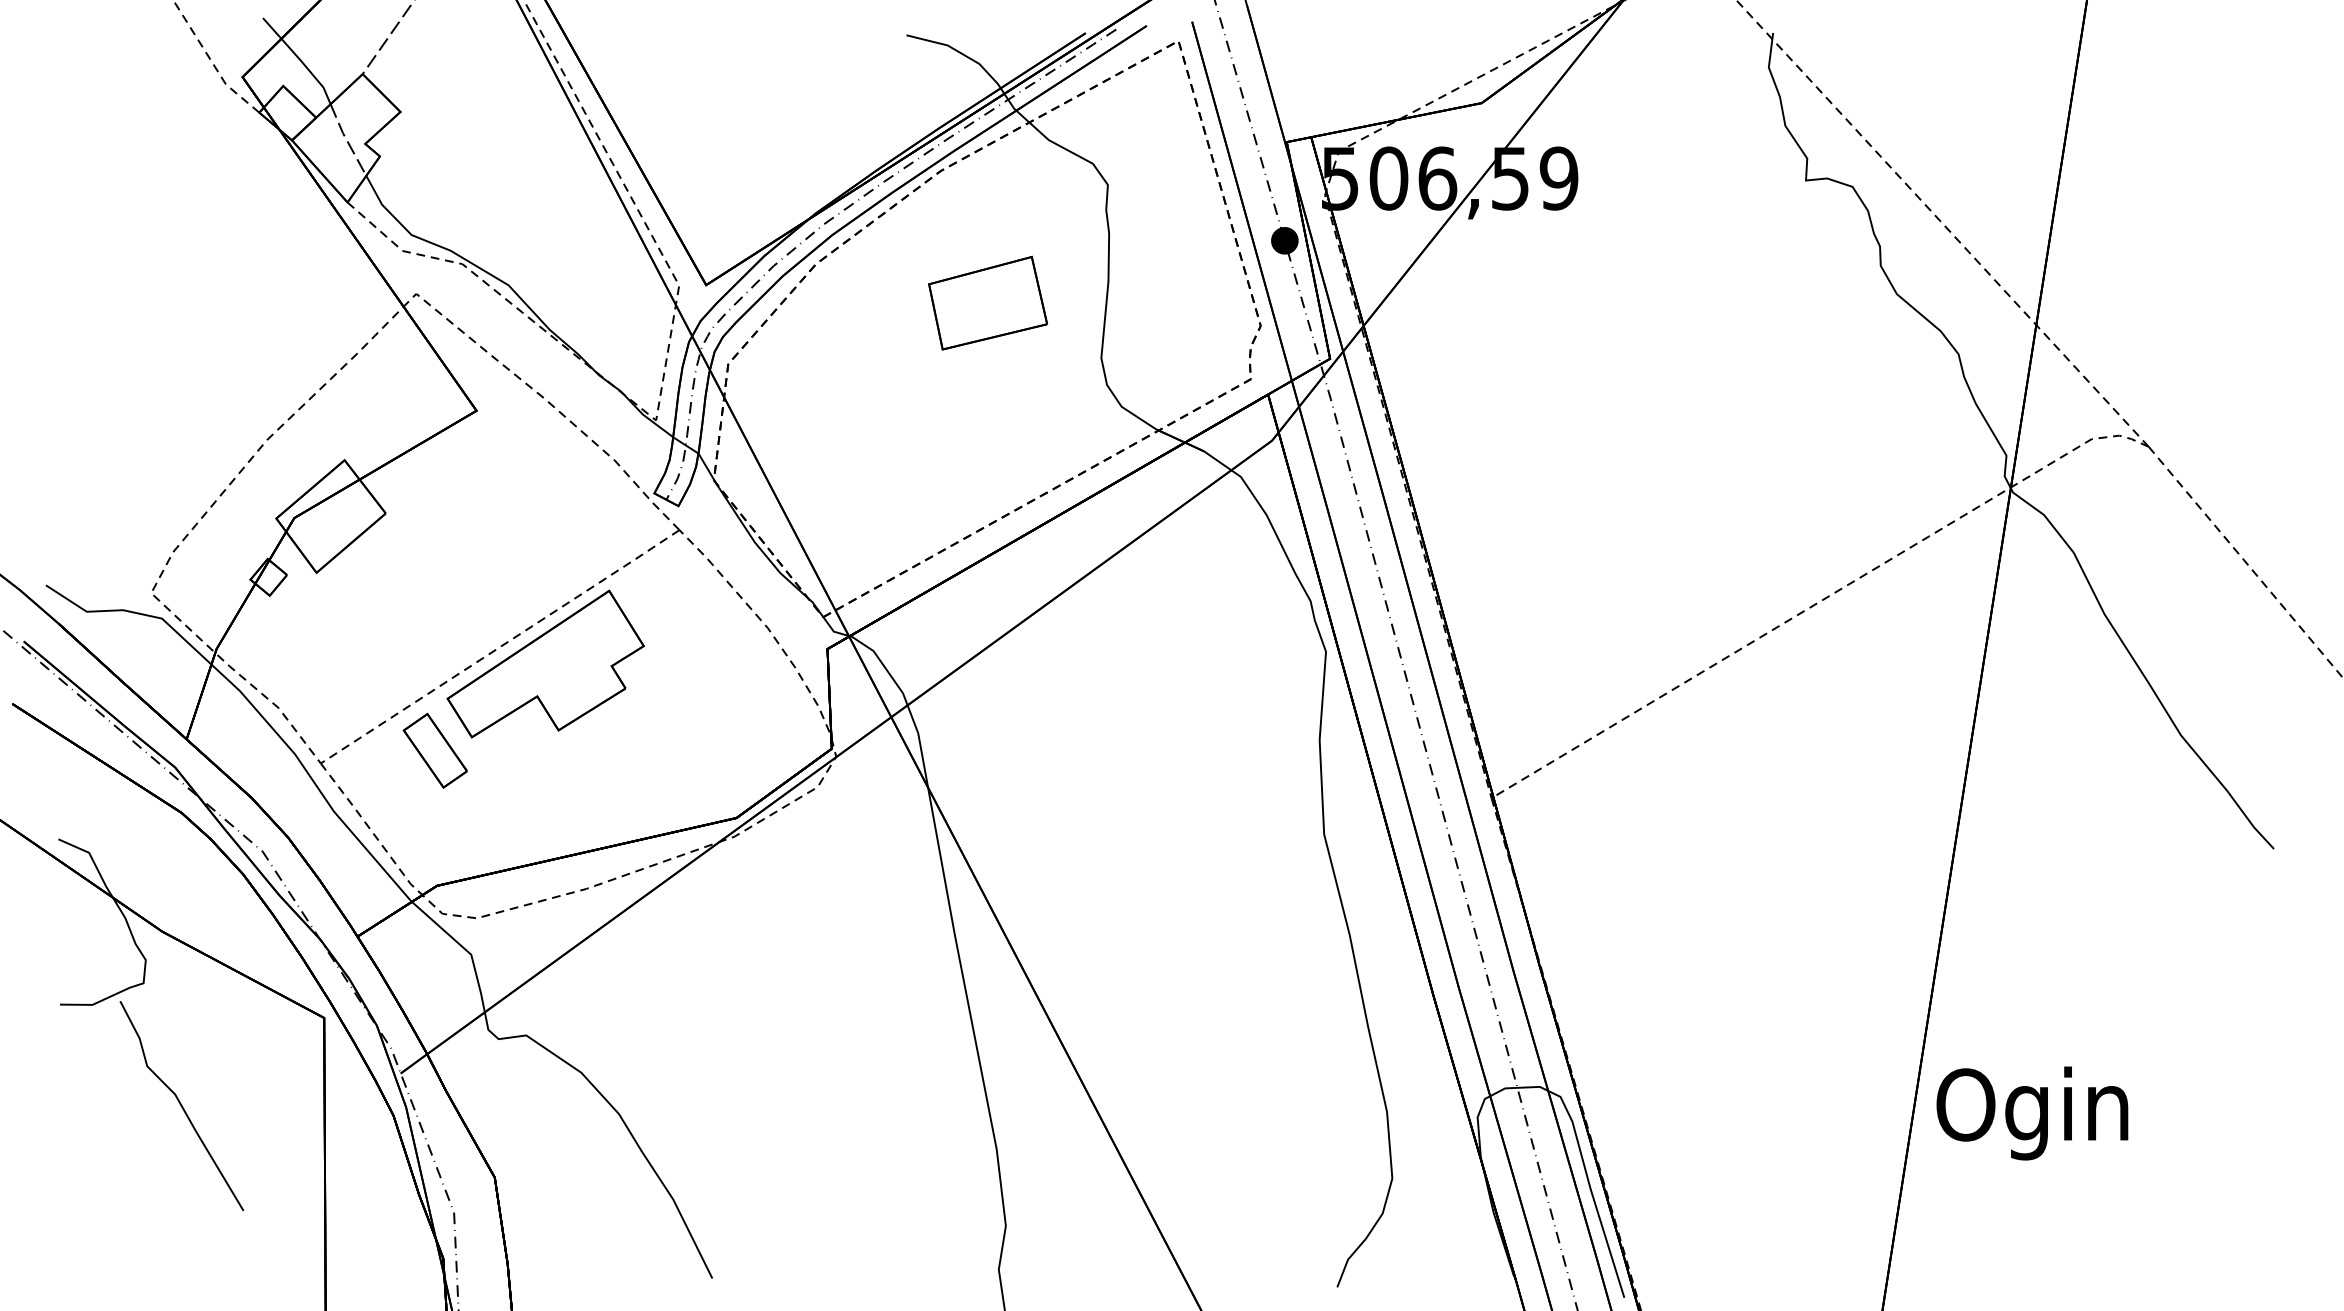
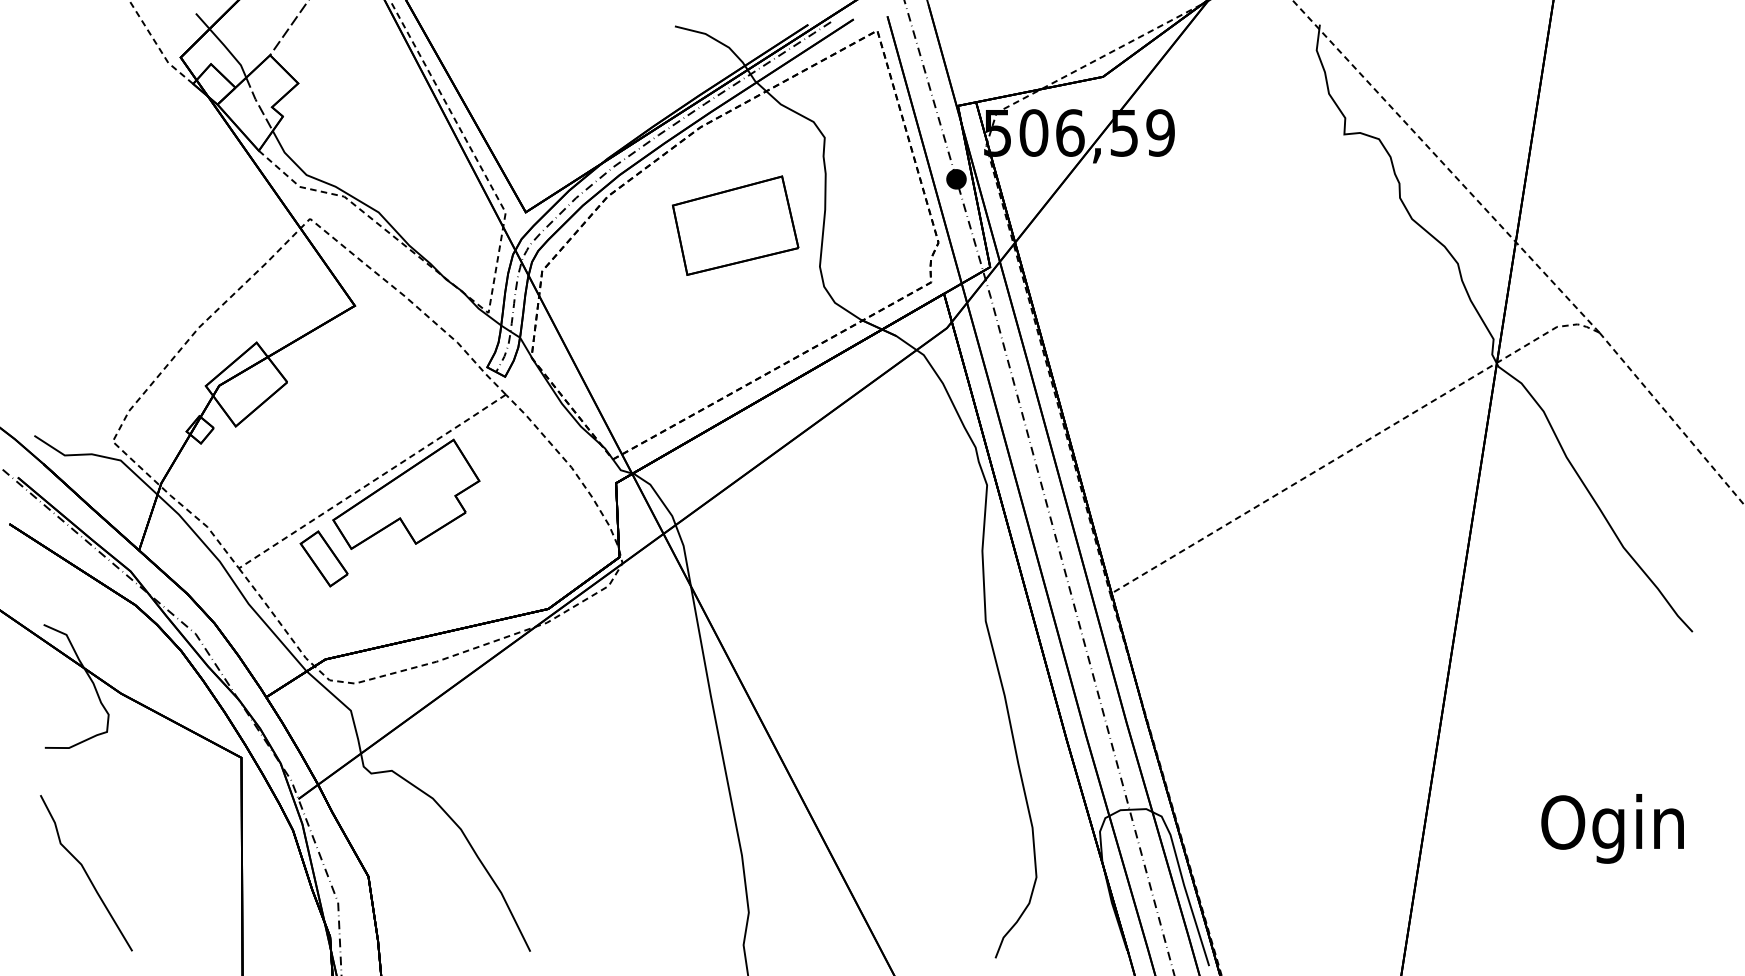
part: (987, 303) -> (735, 226), size x1.43
curve: (181, 1105) -> (86, 872), moved
text: (2032, 1113) -> (1612, 828), moved

